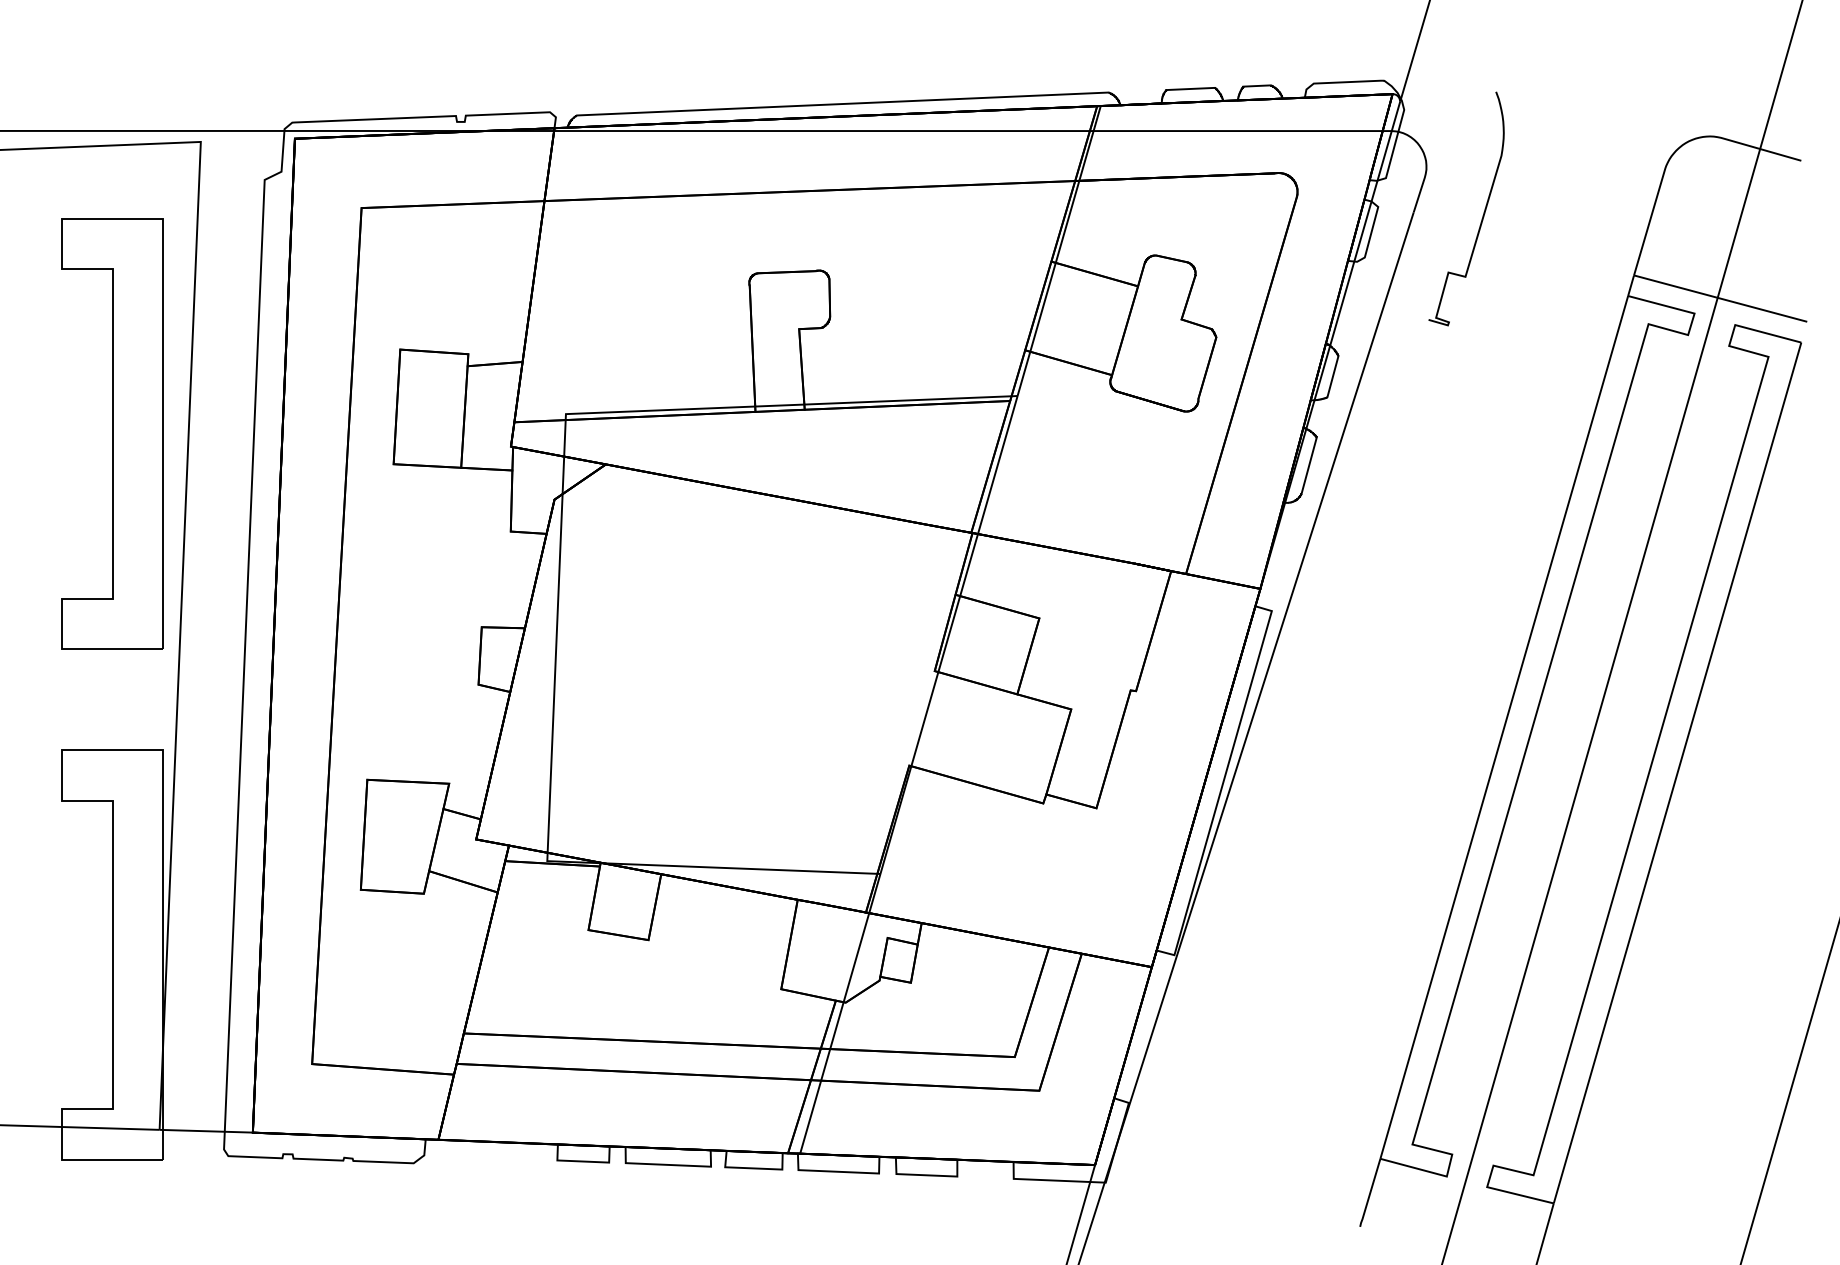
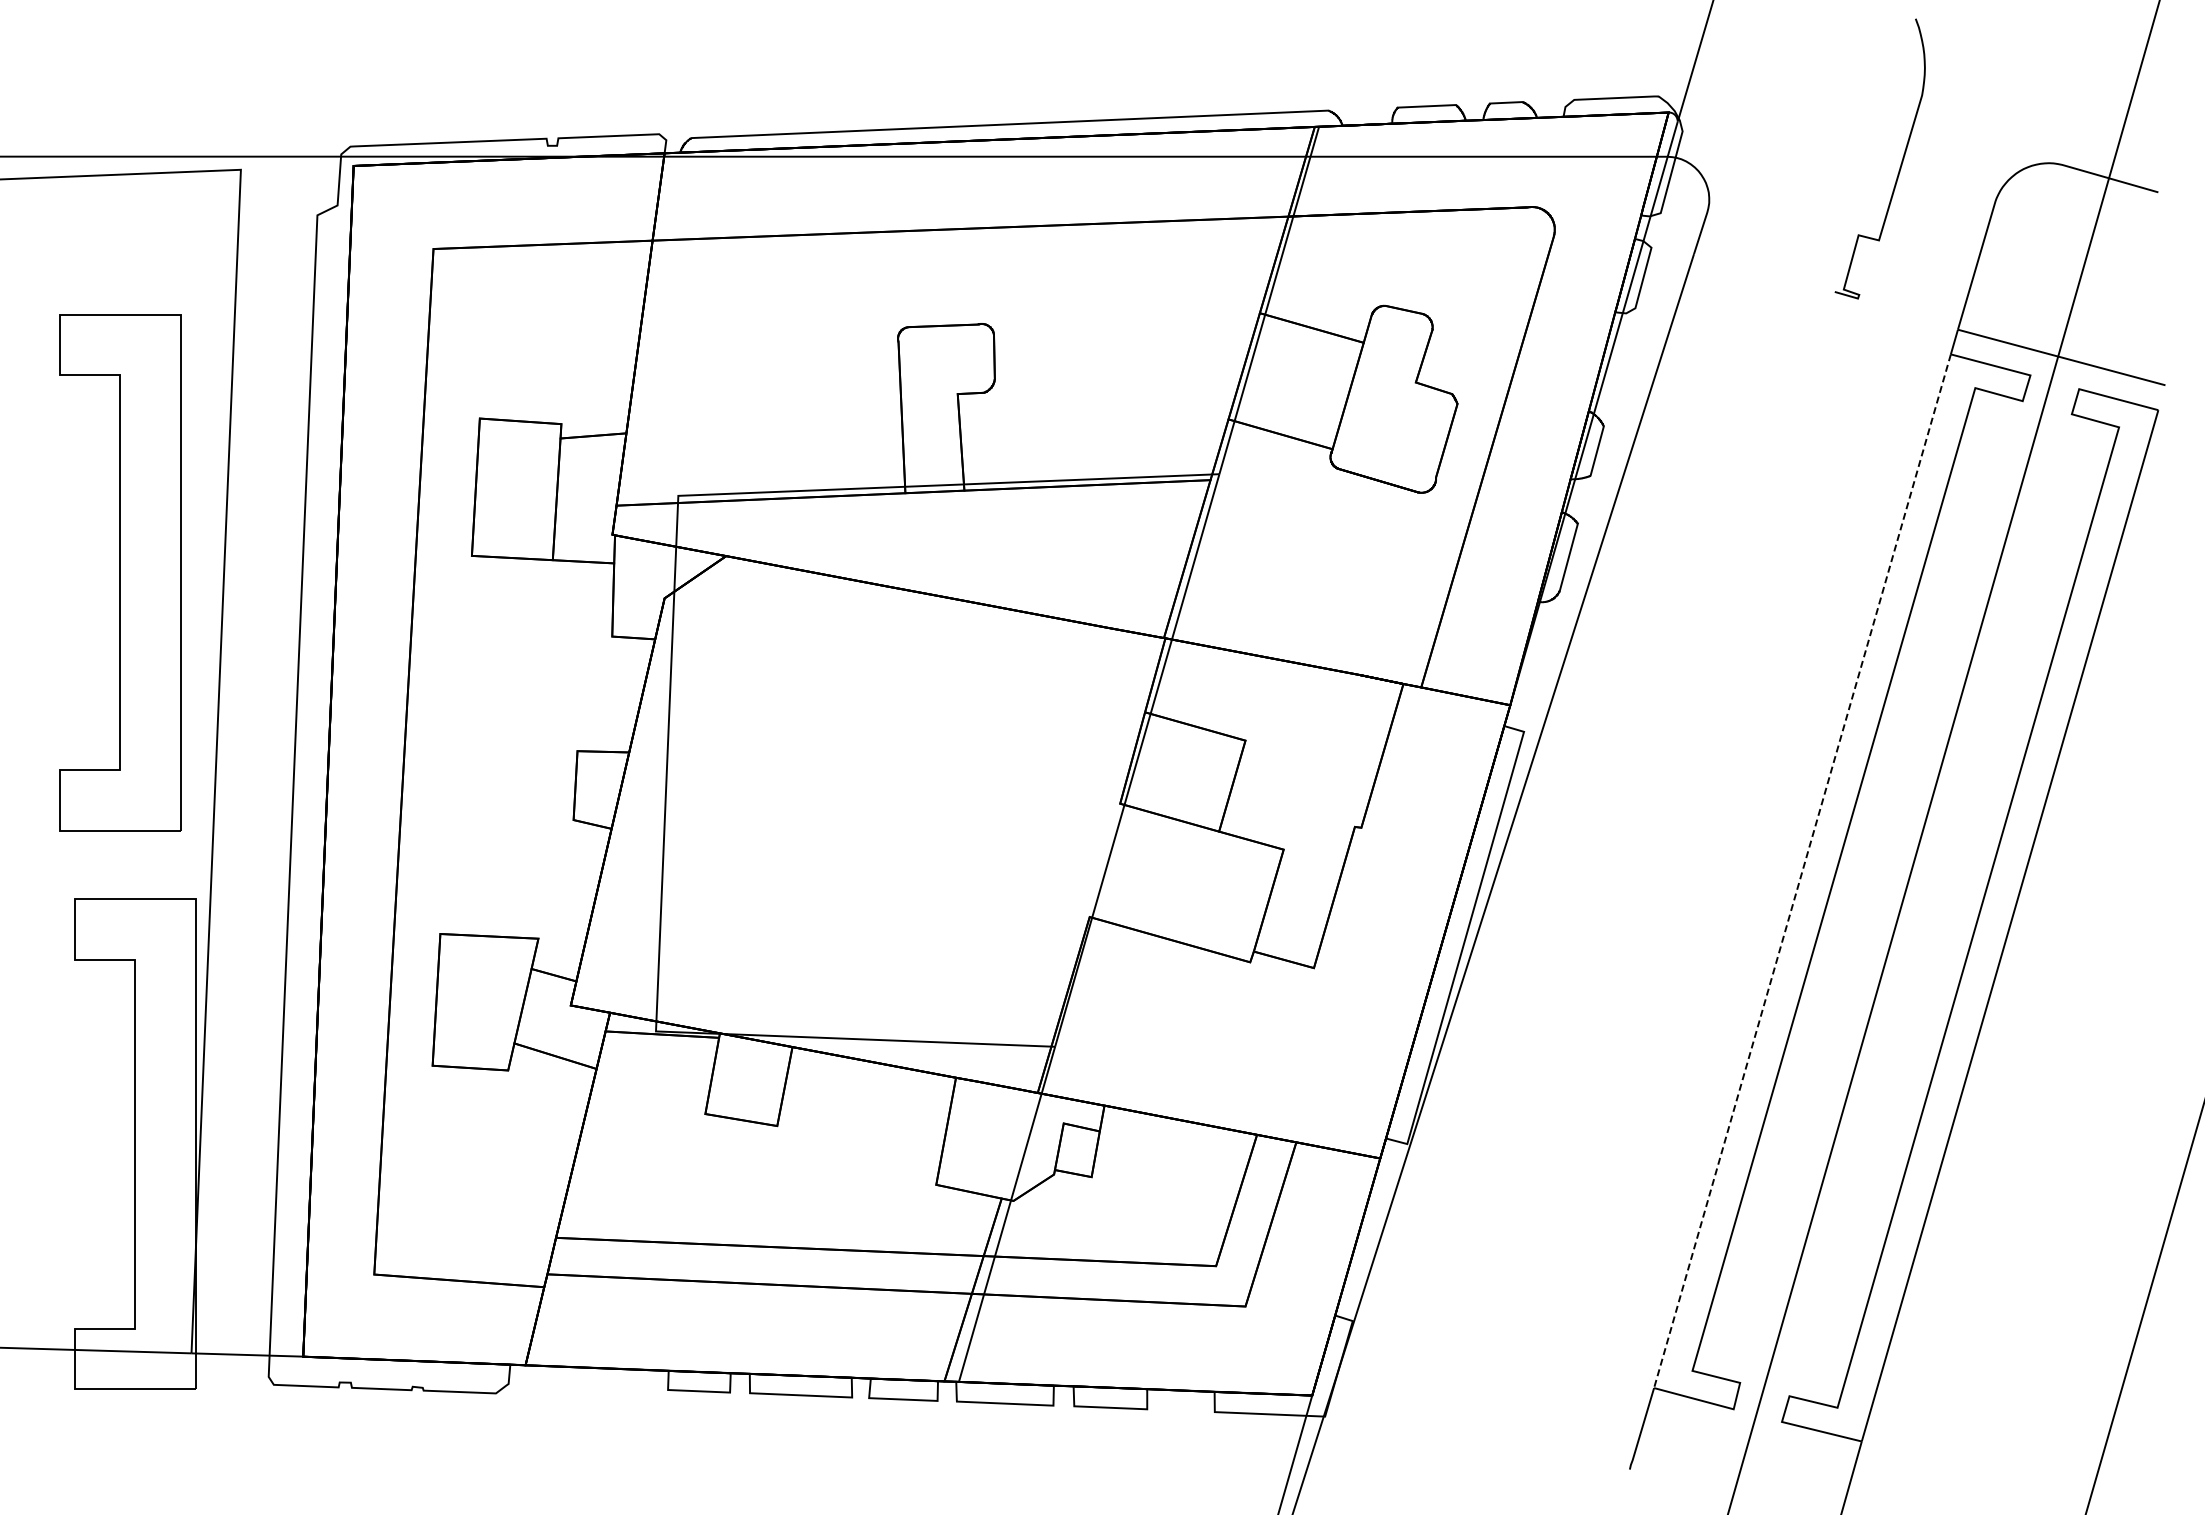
curve: (1483, 213) -> (1900, 164), moved
part: (112, 433) -> (120, 572), moved
line: (1504, 727) -> (1802, 871), solid -> dashed

